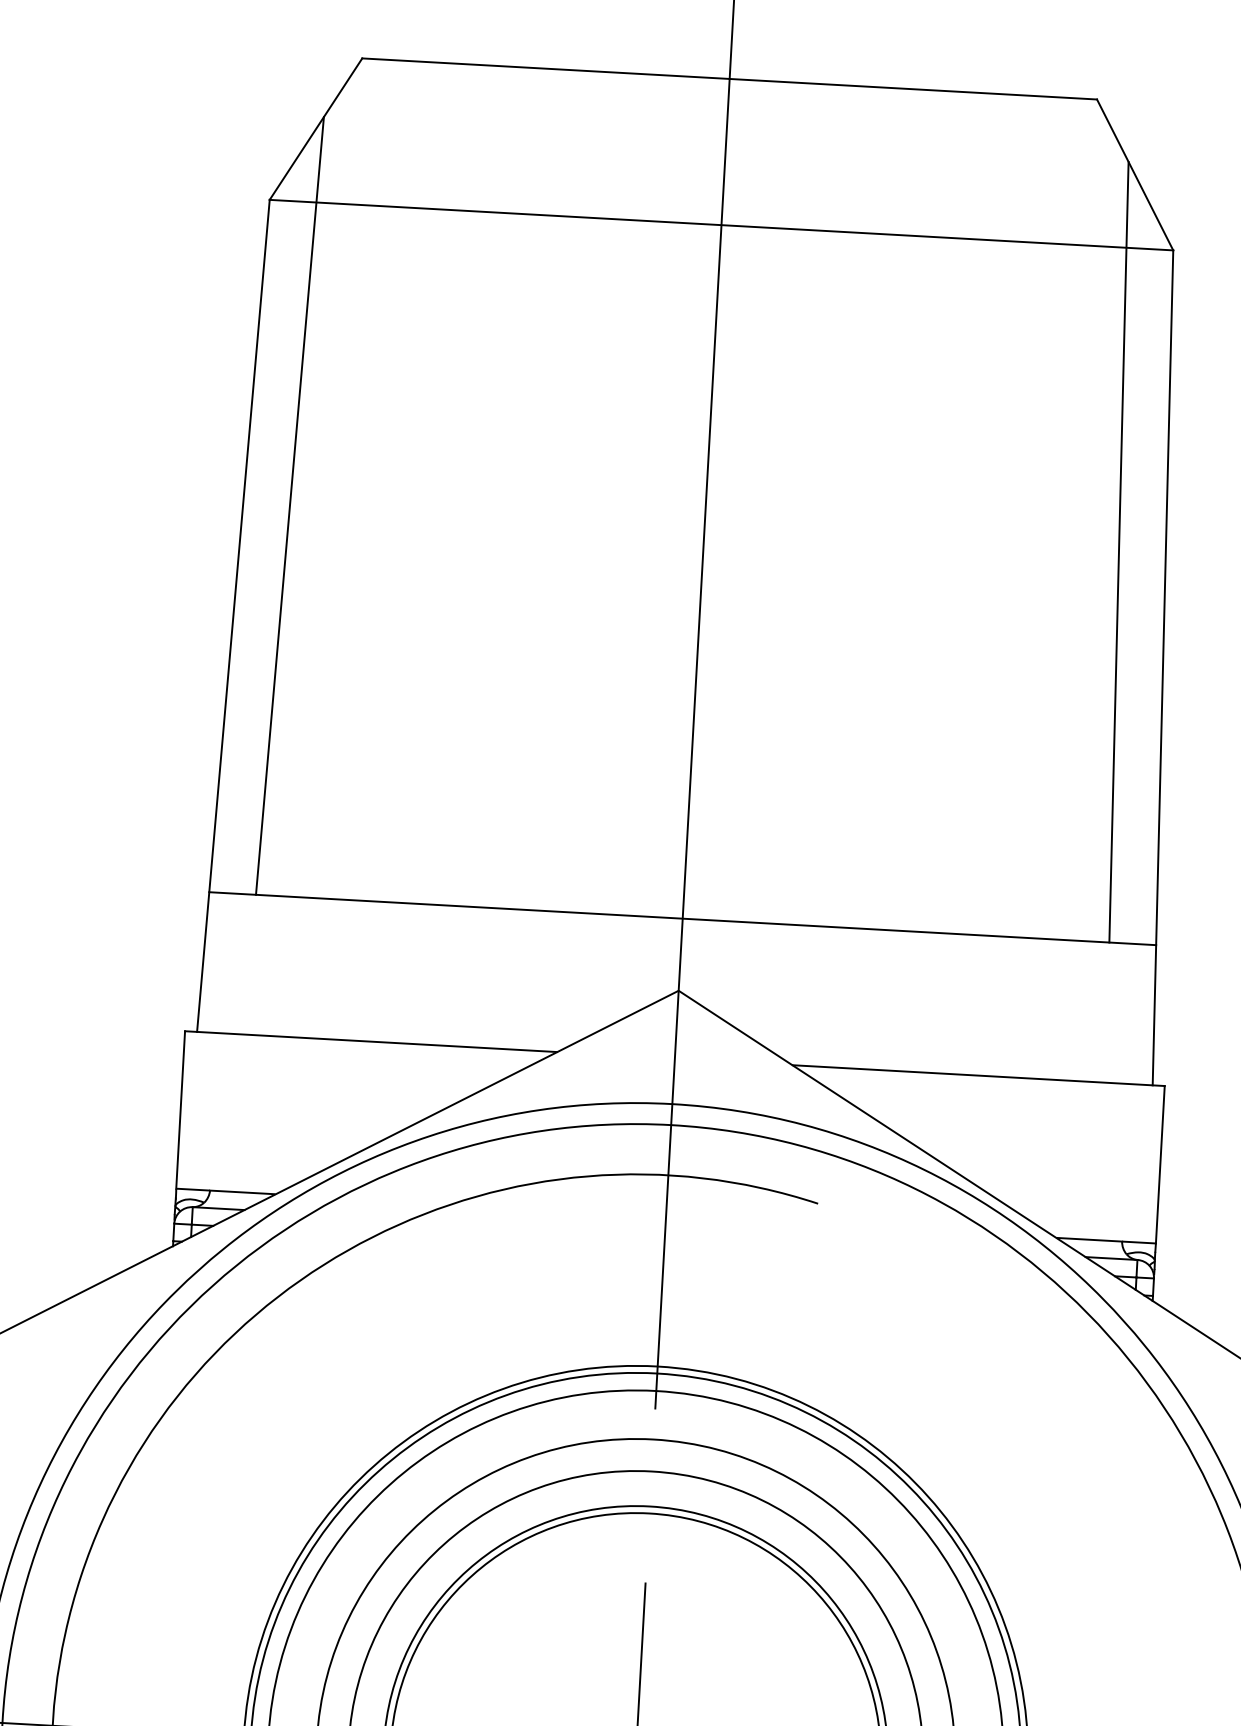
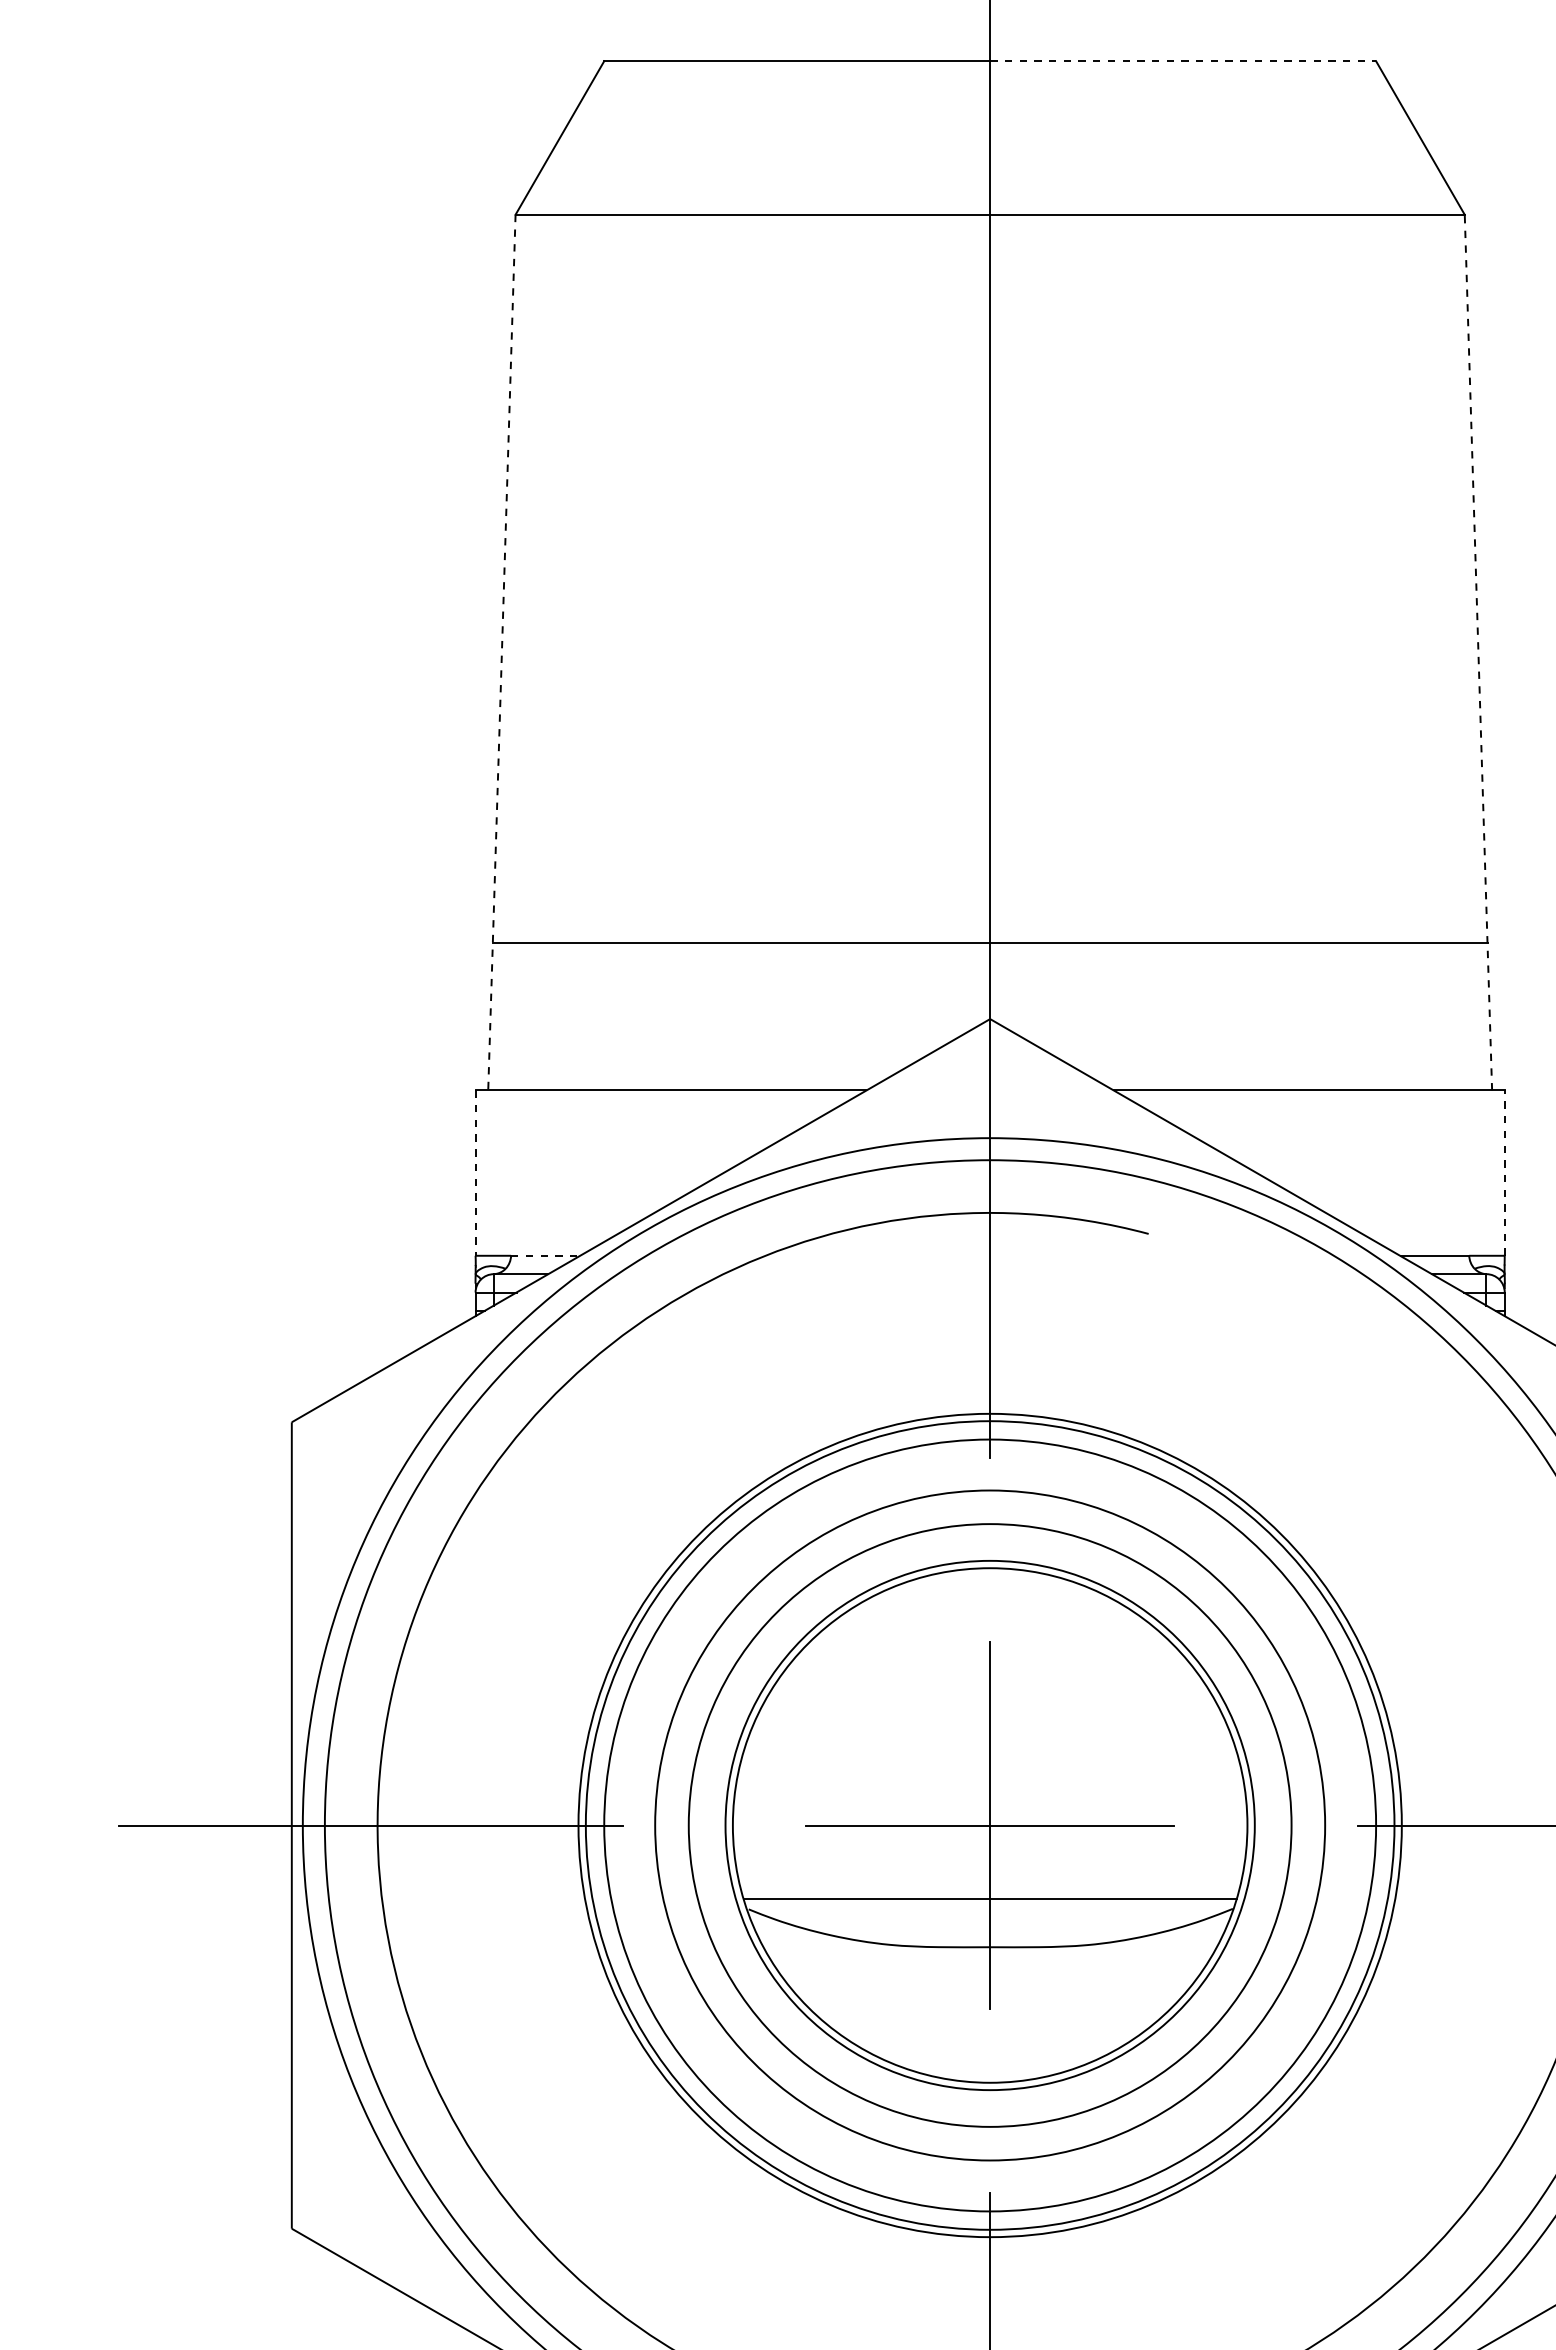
line: (913, 89) -> (1183, 61), solid -> dashed
line: (289, 505) -> (554, 533), removed
line: (1118, 551) -> (1425, 533), removed
line: (232, 616) -> (501, 653), solid -> dashed
line: (1163, 667) -> (1478, 652), solid -> dashed
line: (180, 1110) -> (475, 1173), solid -> dashed
line: (1160, 1165) -> (1504, 1173), solid -> dashed
line: (241, 1192) -> (544, 1255), solid -> dashed

